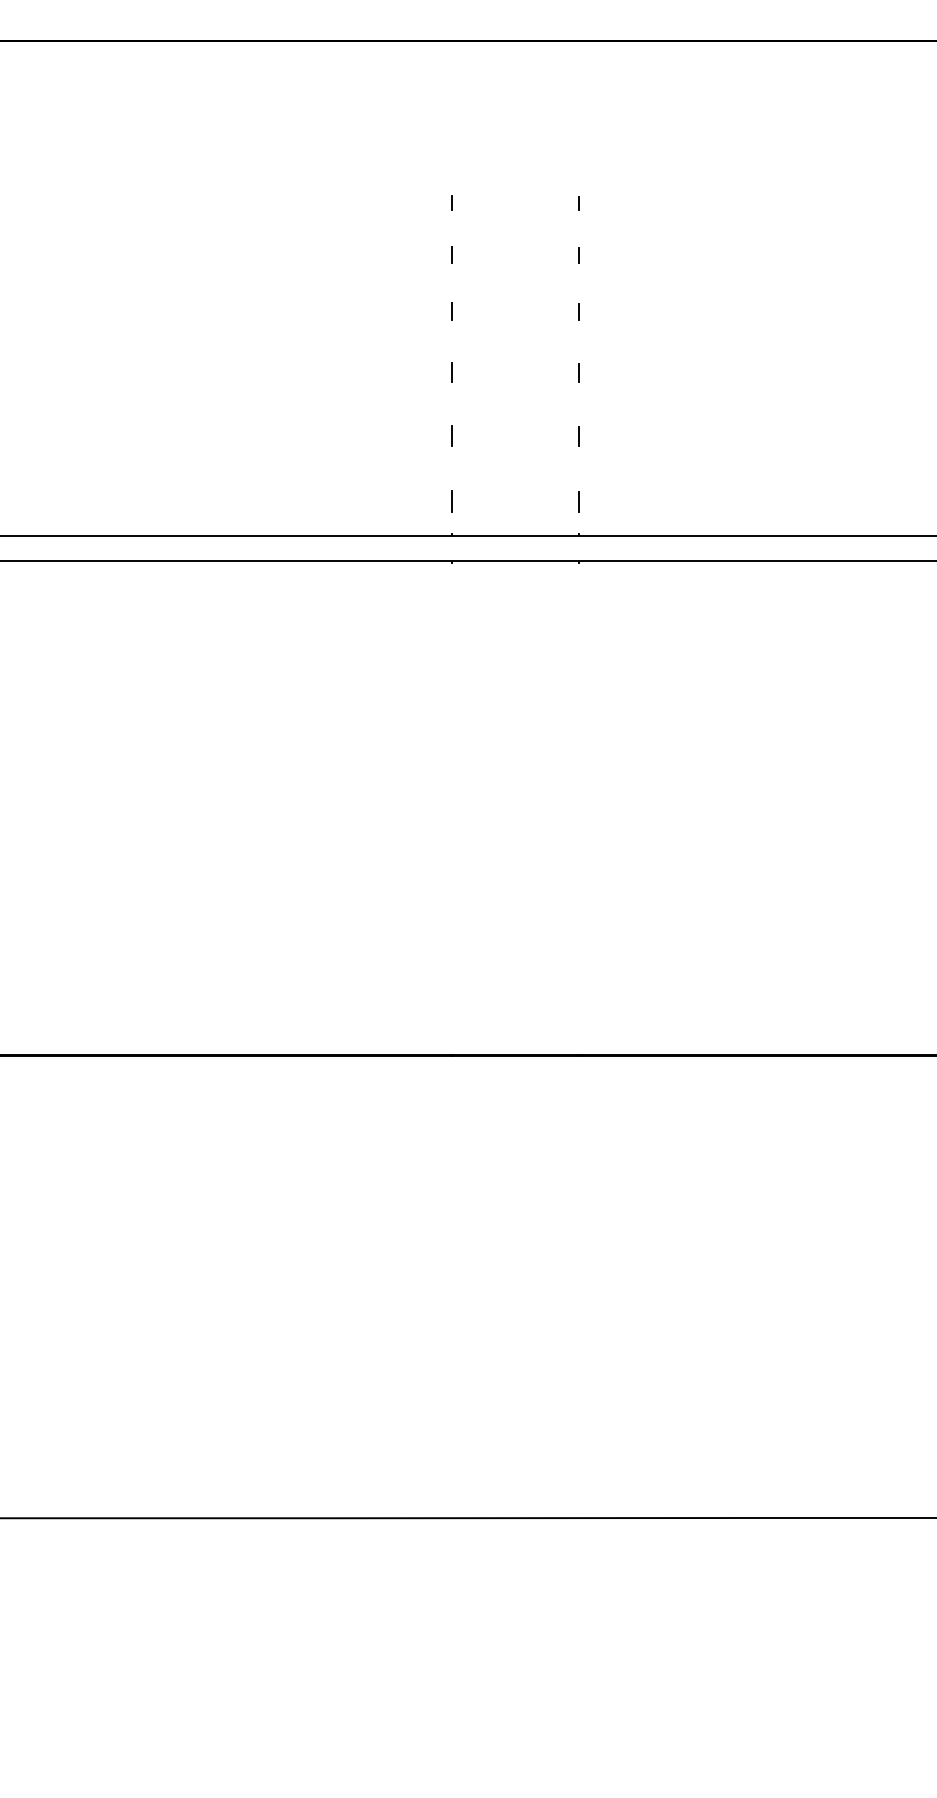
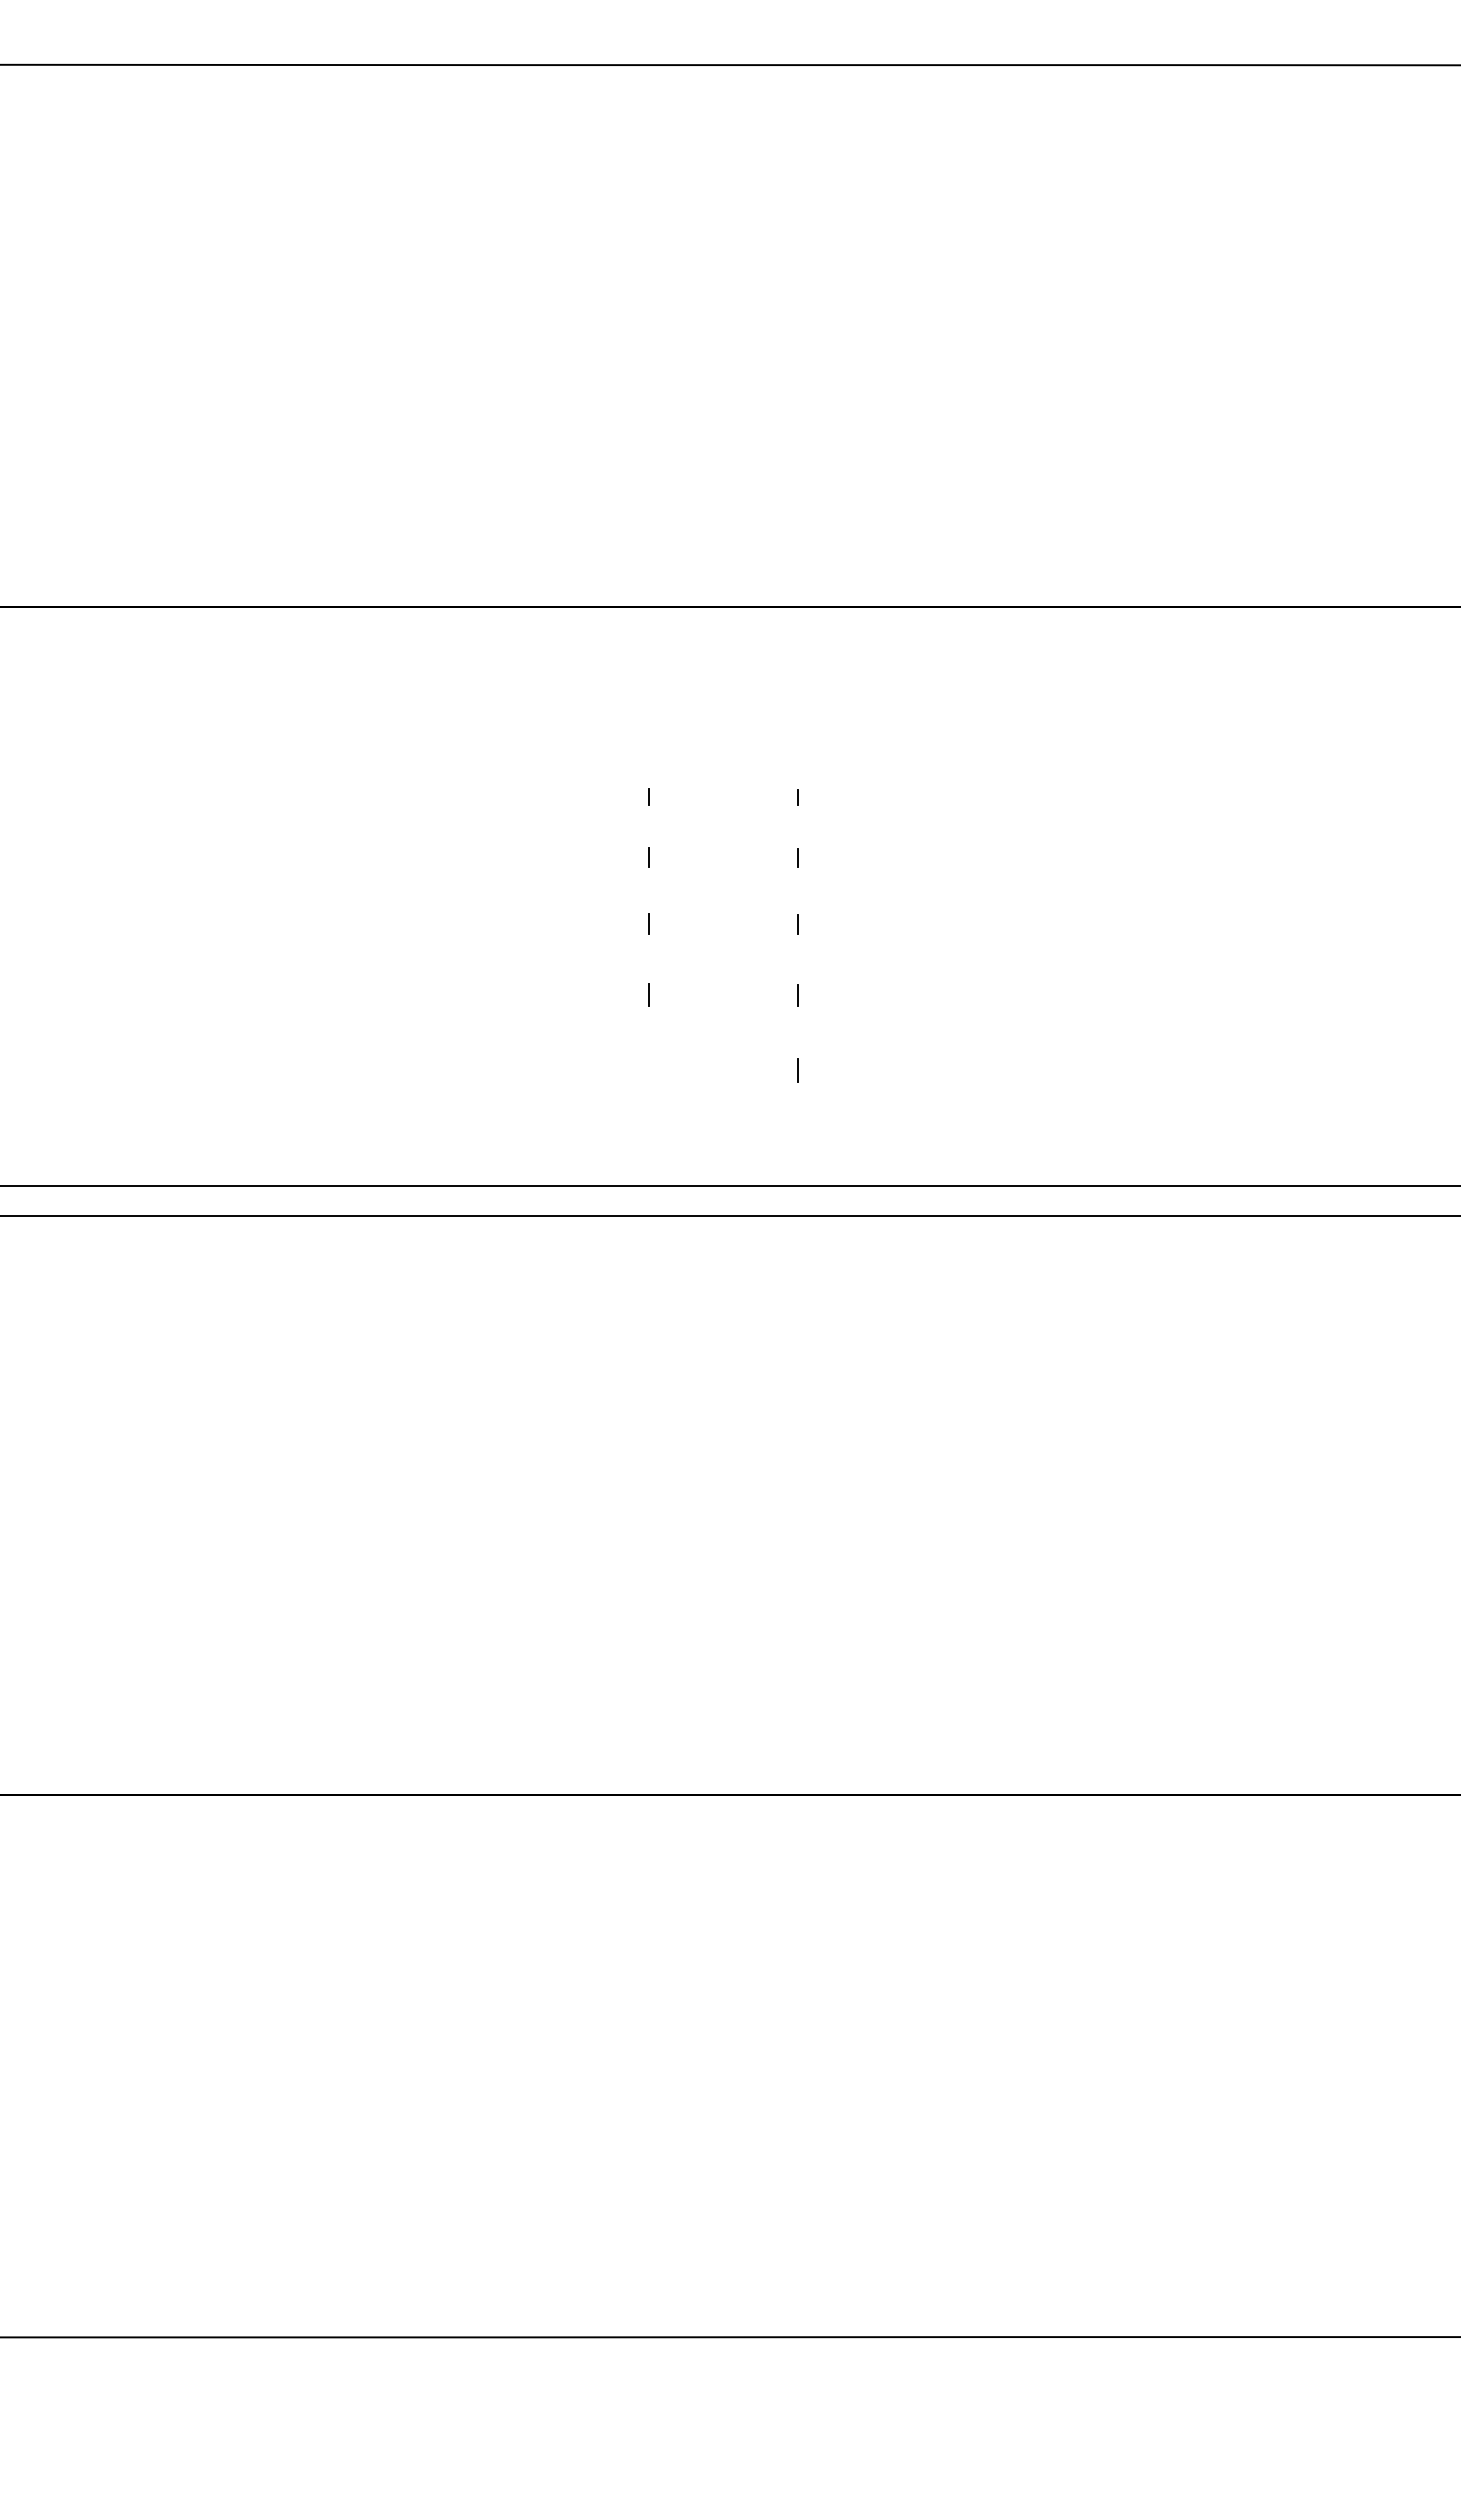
line: (452, 435) -> (648, 1069), removed
line: (452, 501) -> (648, 1146), removed
line: (579, 502) -> (797, 1147), removed

